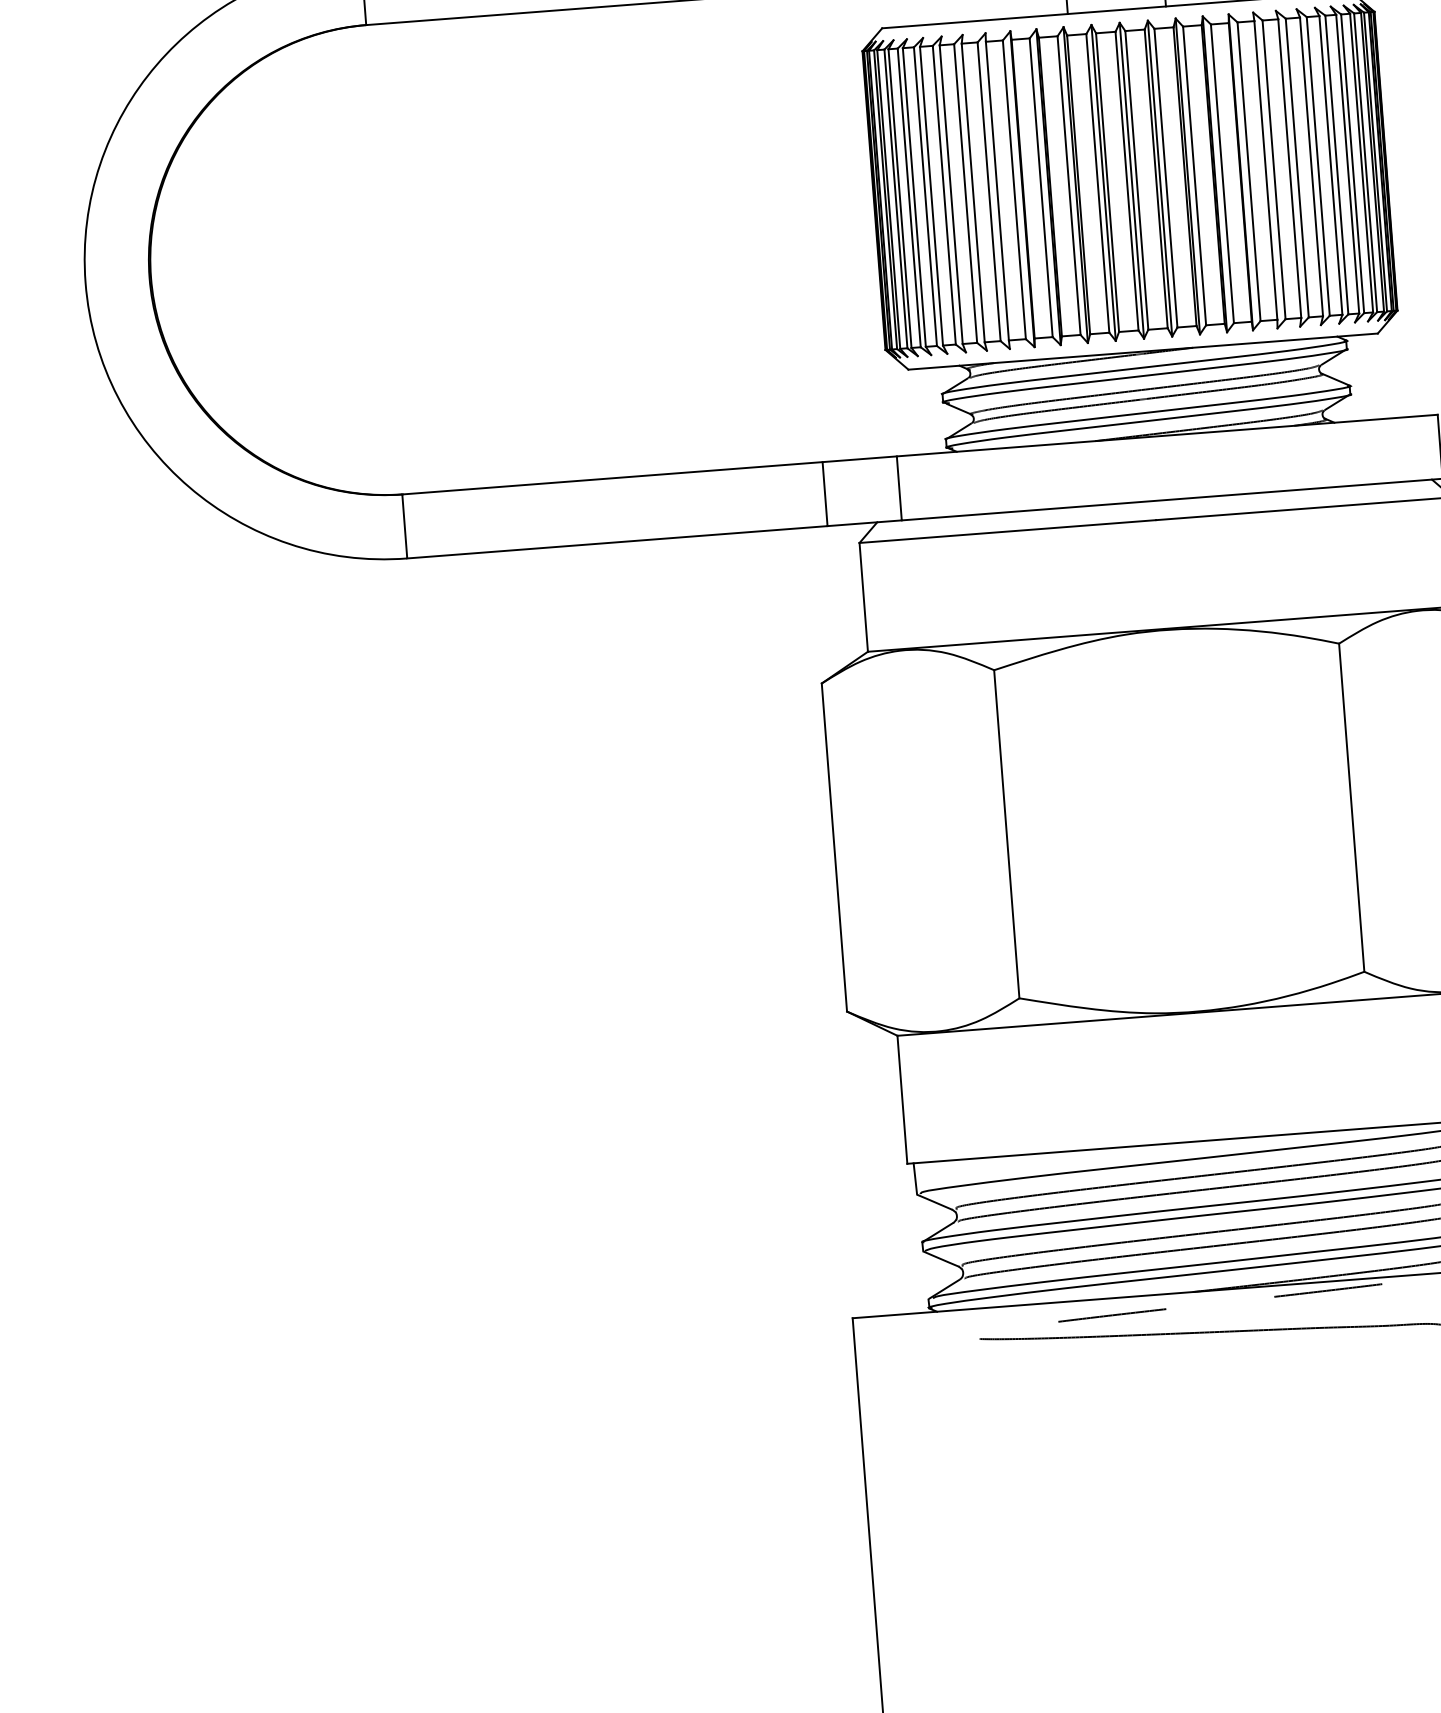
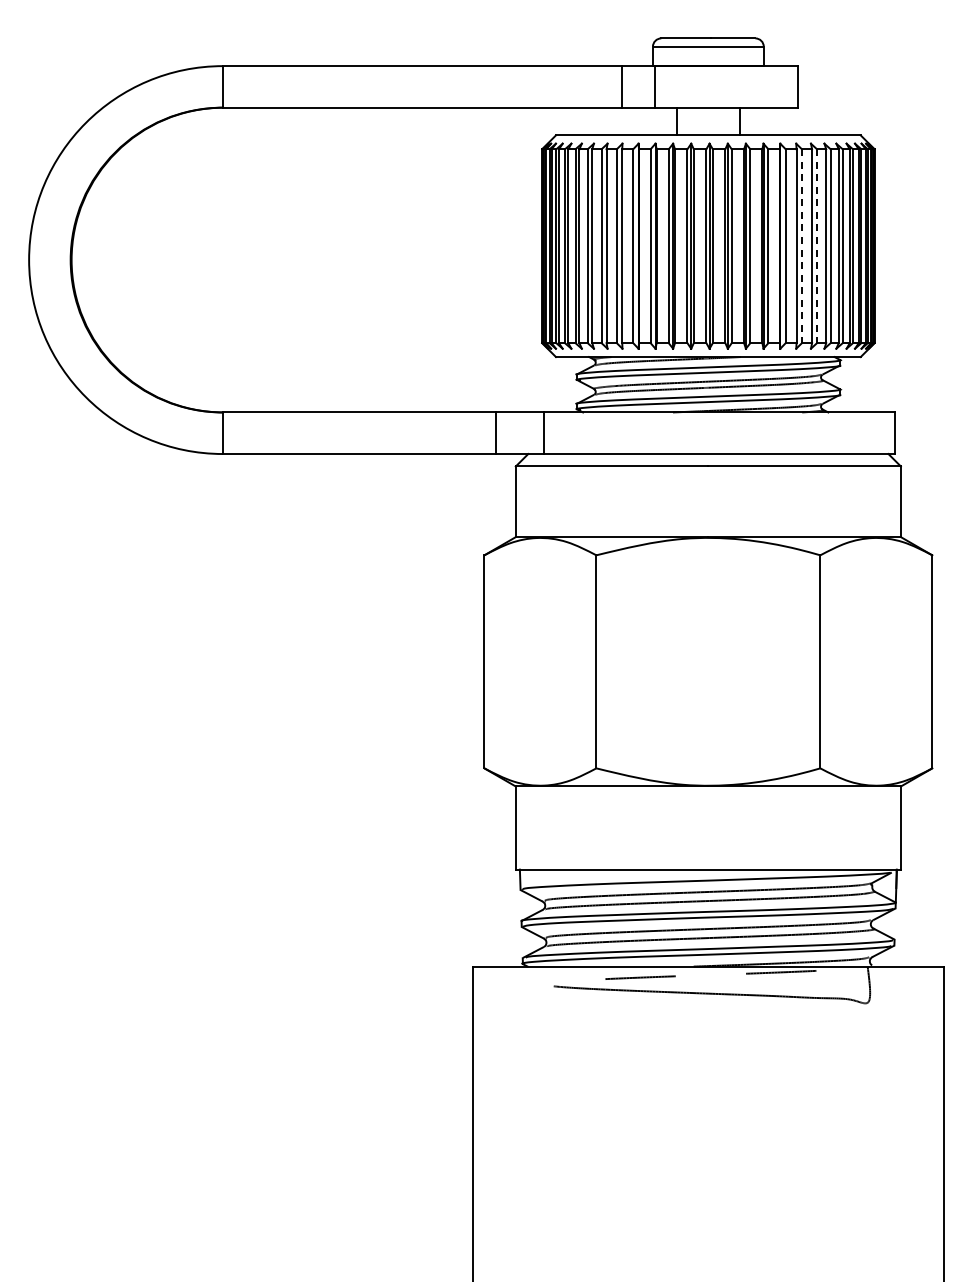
line: (1296, 168) -> (816, 246), solid -> dashed
line: (1273, 170) -> (801, 246), solid -> dashed

